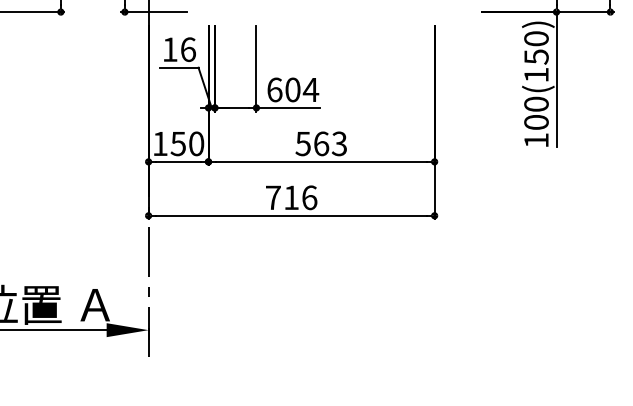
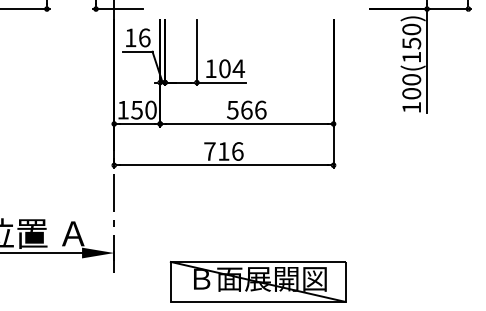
text: (274, 89) -> (210, 68), 604 -> 104
text: (339, 143) -> (260, 109), 563 -> 566
part: (336, 367) -> (258, 281), added

